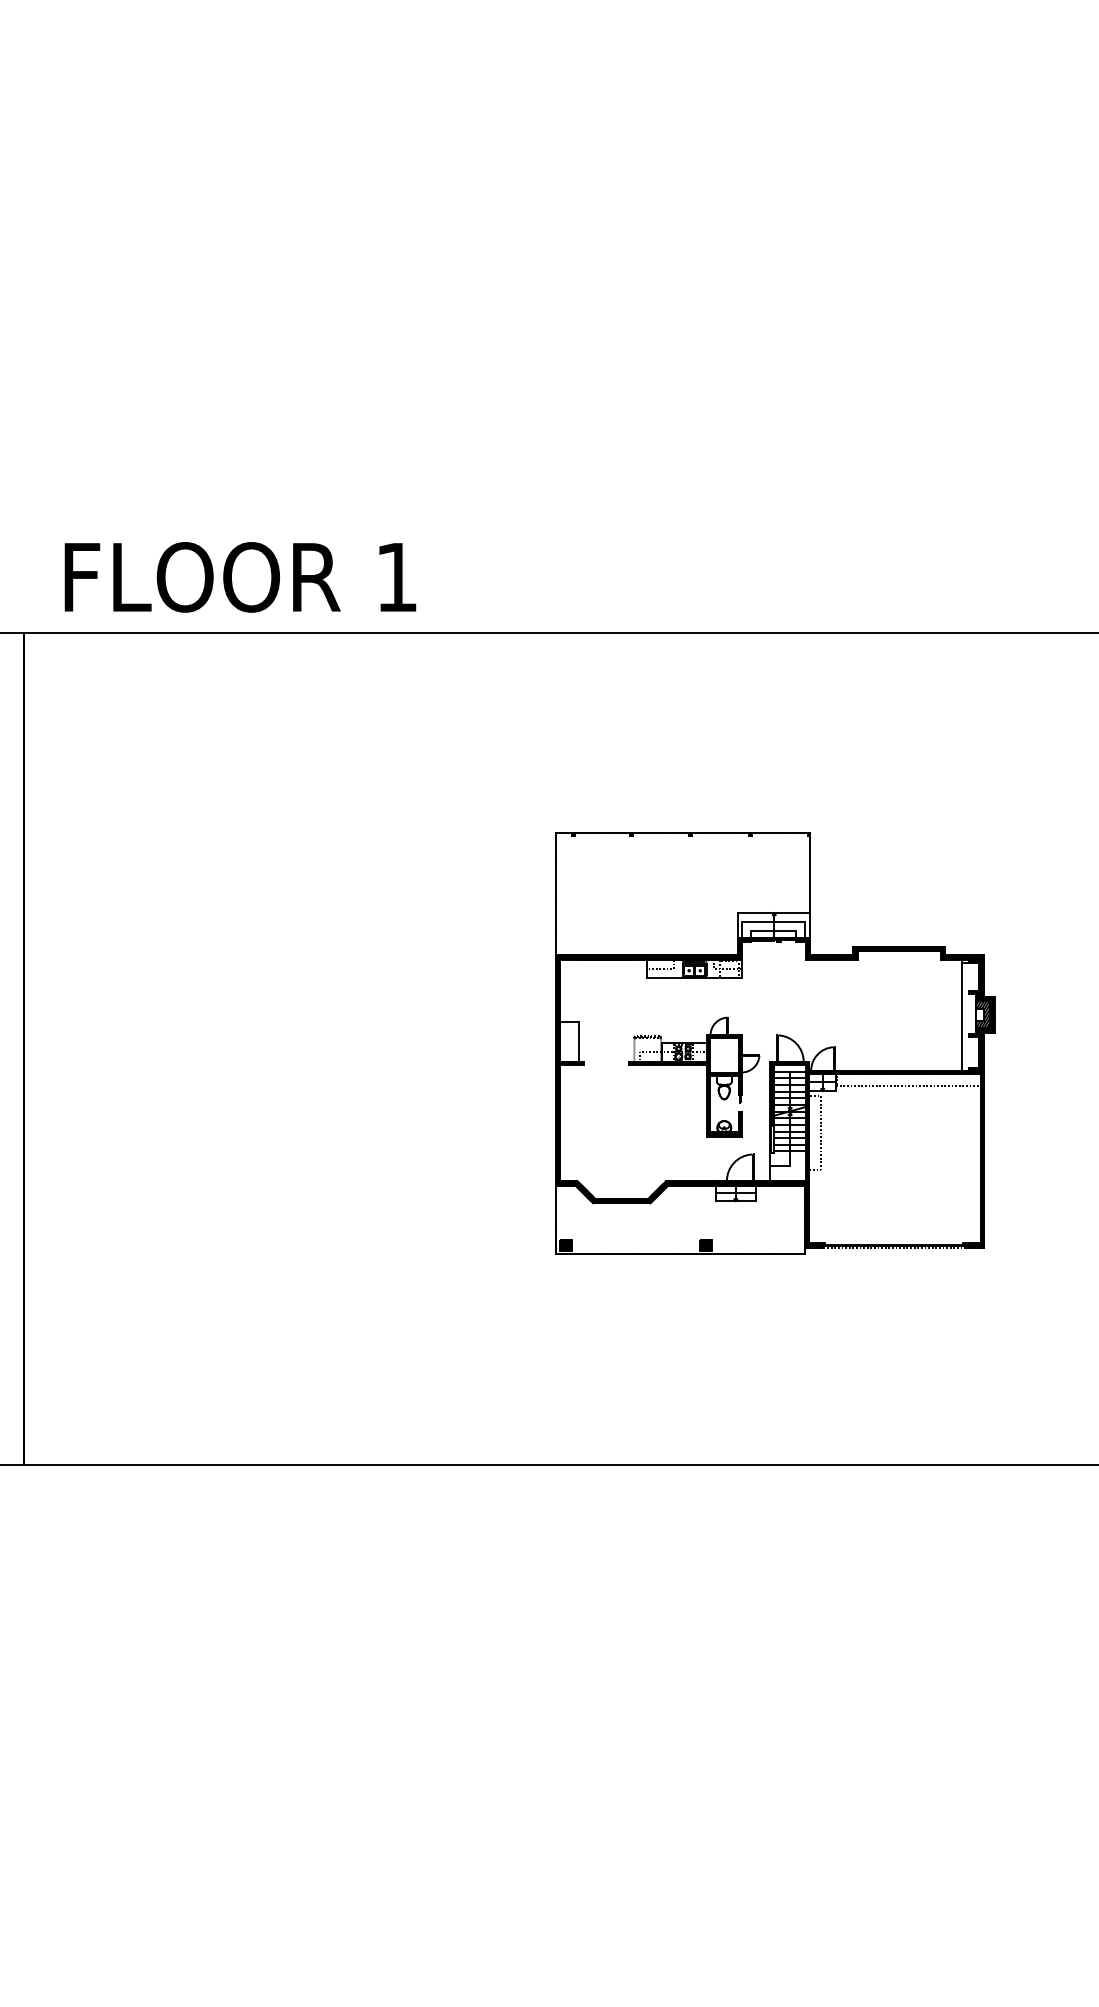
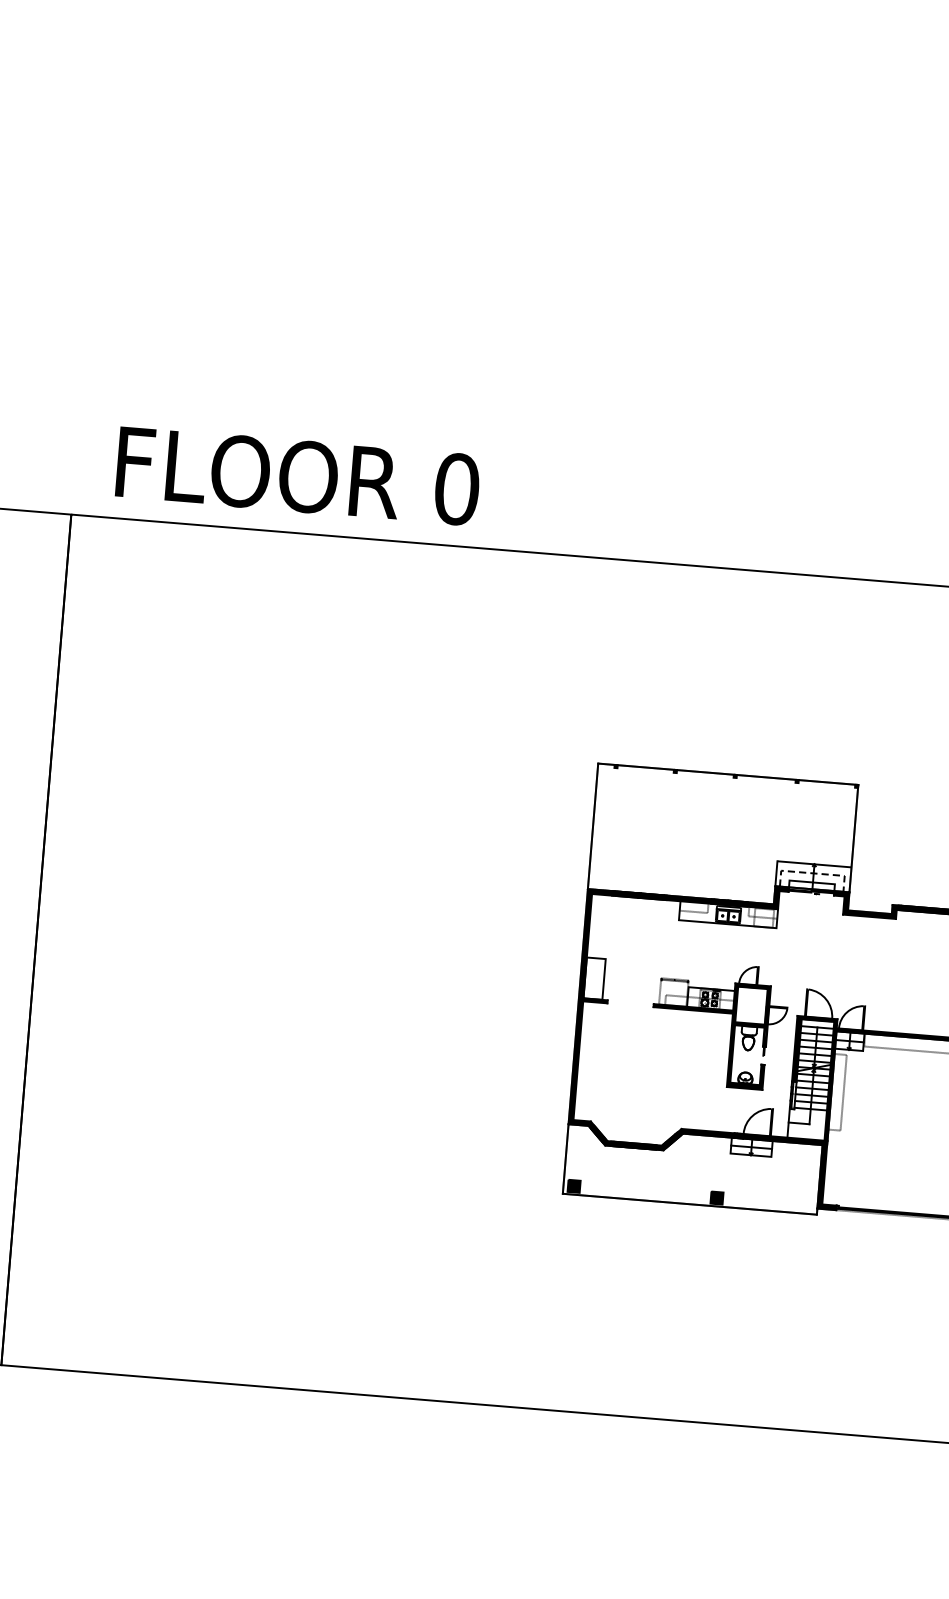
text: (396, 577) -> (456, 489), 1 -> 0
line: (773, 922) -> (812, 873), solid -> dashed

